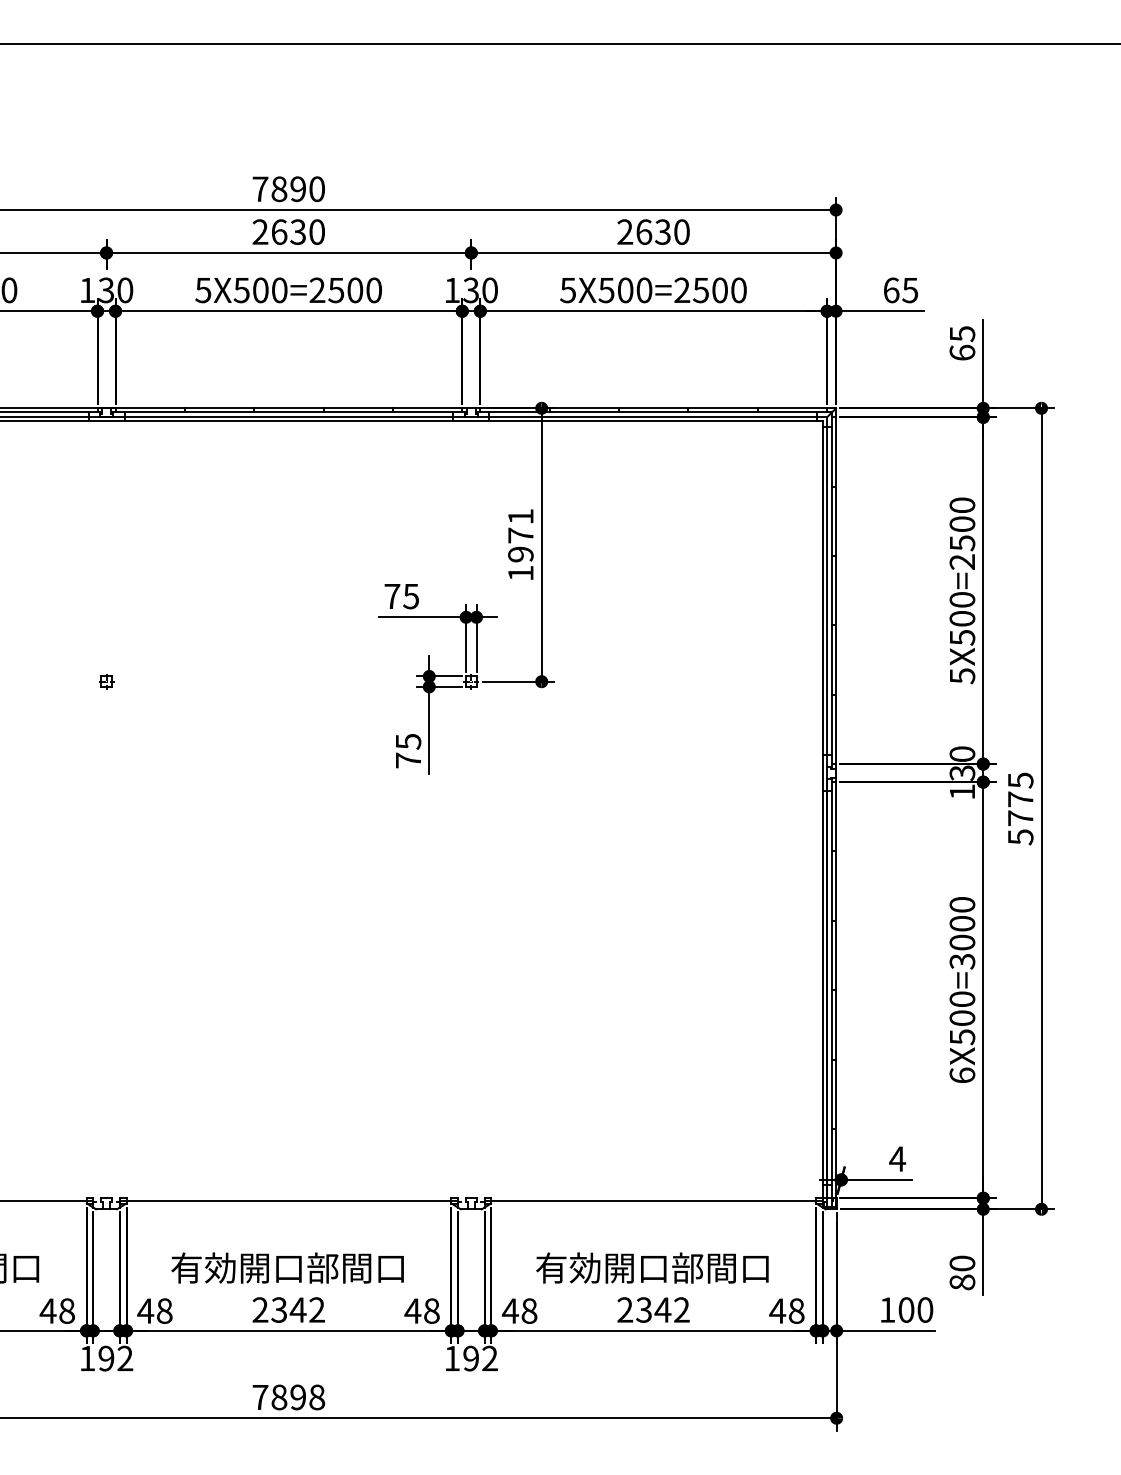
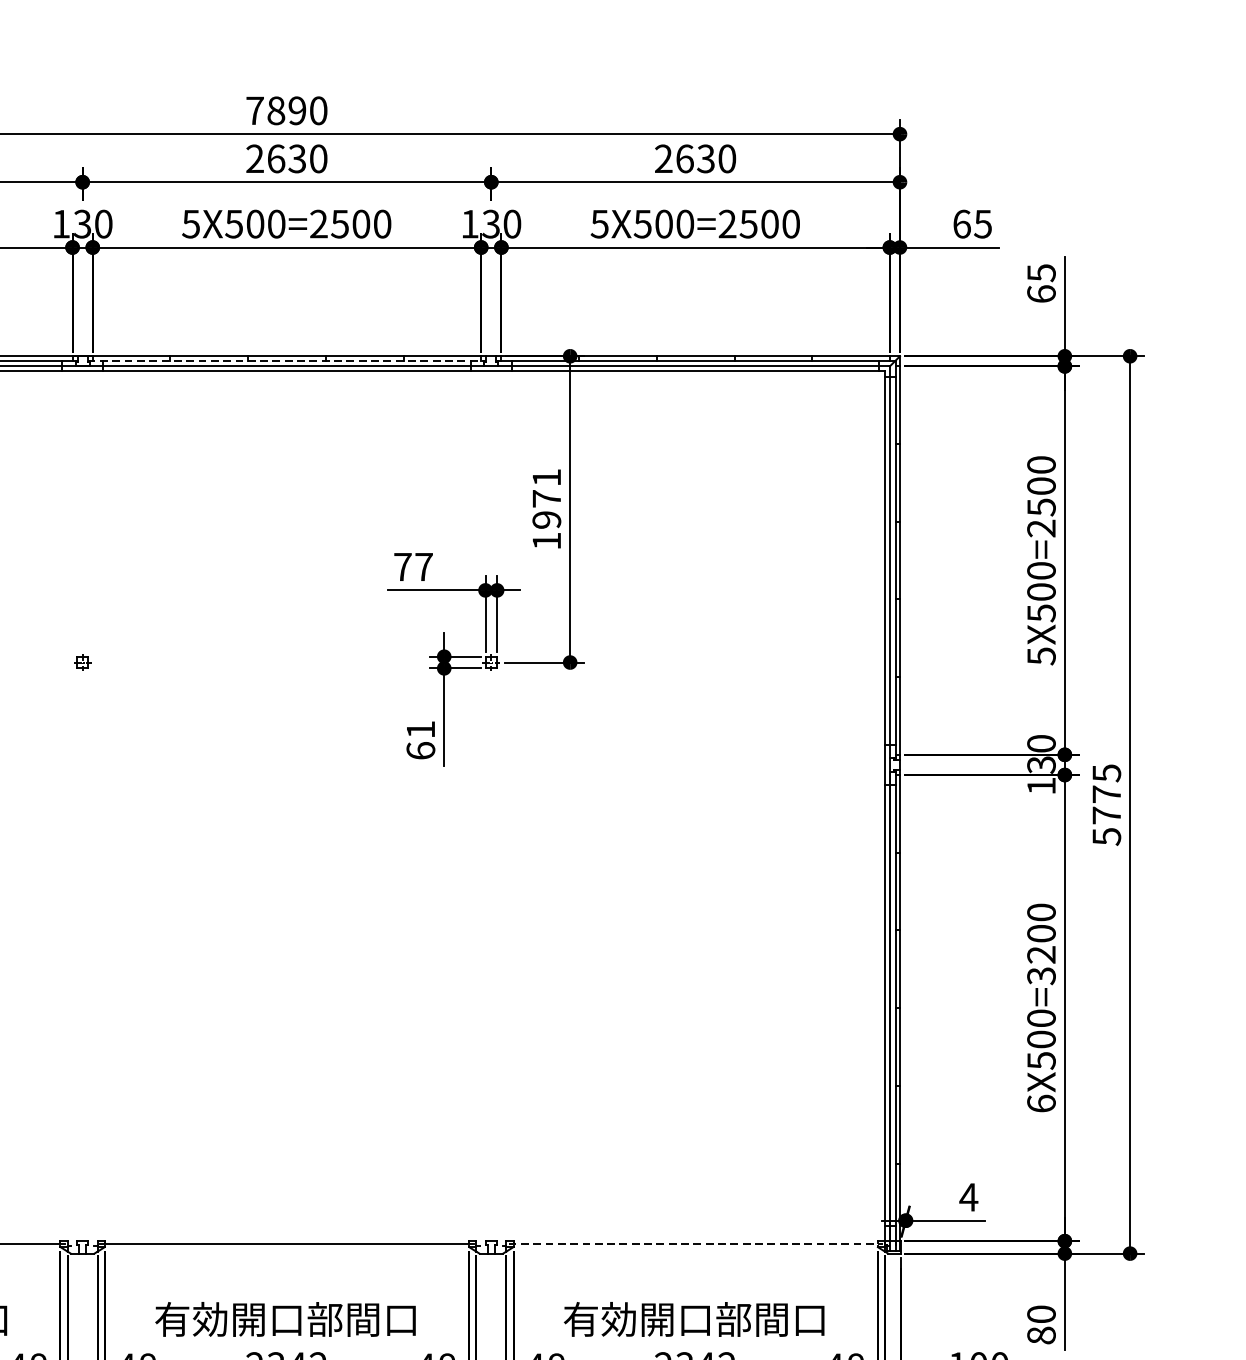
line: (288, 412) -> (286, 360), solid -> dashed
text: (411, 596) -> (424, 567), 75 -> 77
text: (408, 751) -> (420, 740), 75 -> 61
text: (962, 942) -> (1041, 954), 6X500=3000 -> 6X500=3200
line: (654, 1200) -> (696, 1243), solid -> dashed

